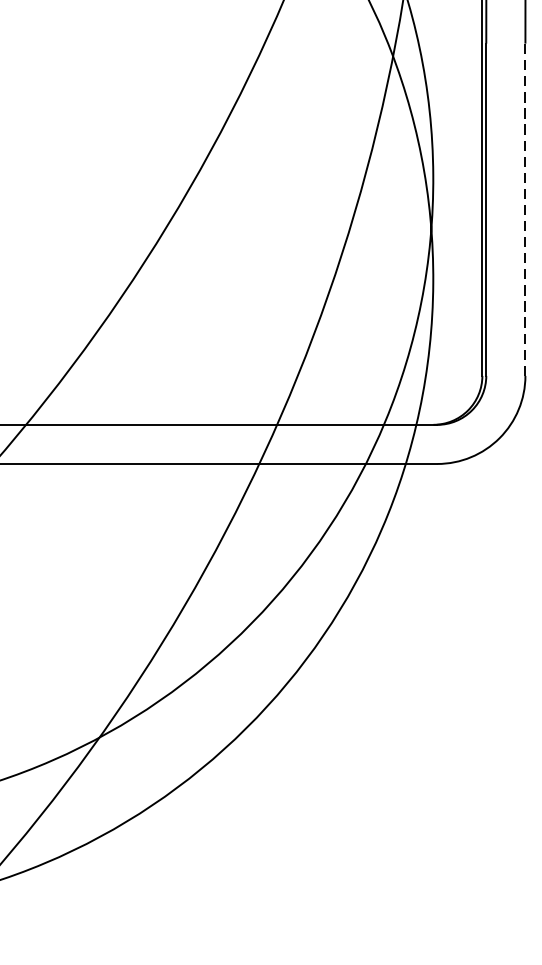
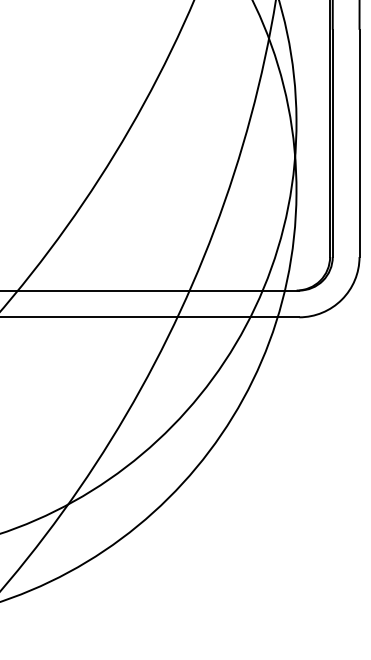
line: (525, 209) -> (359, 143), dashed -> solid

